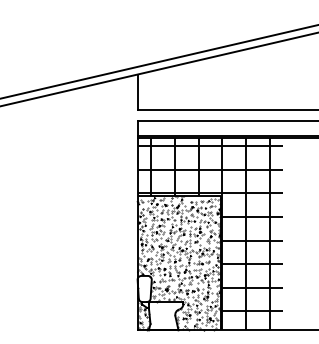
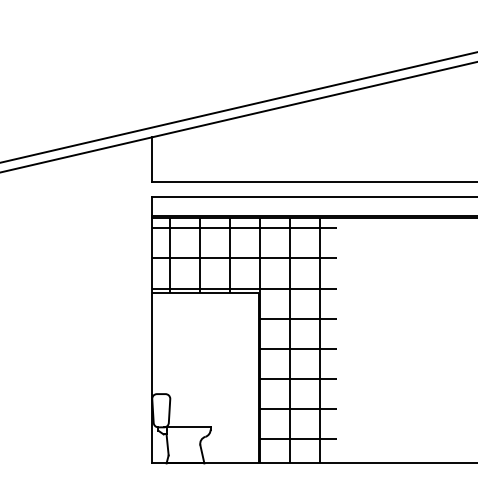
hatch: (179, 262) -> (205, 377), removed
hatch: (143, 308) -> (159, 435), removed

